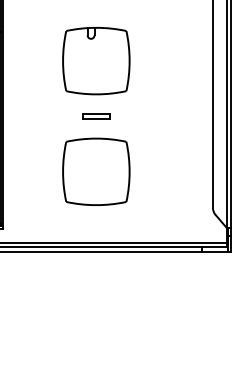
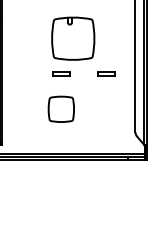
part: (96, 60) -> (73, 38), moved
part: (167, 115) -> (106, 73), added
part: (96, 172) -> (61, 109), size x0.6

